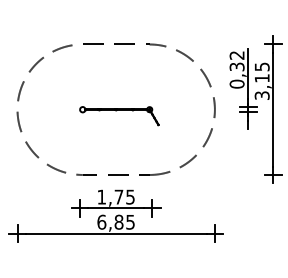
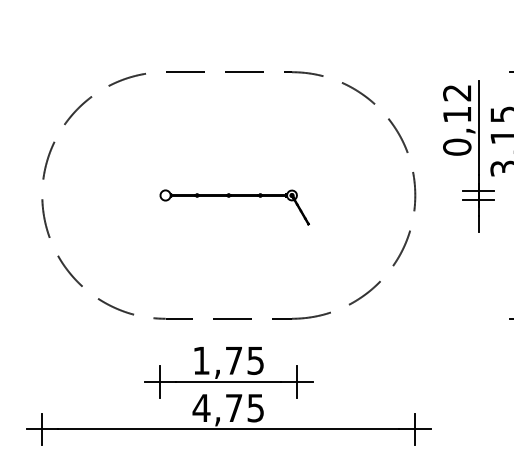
text: (236, 66) -> (456, 113), 0,32 -> 0,12
text: (110, 221) -> (217, 406), 6,85 -> 4,75

